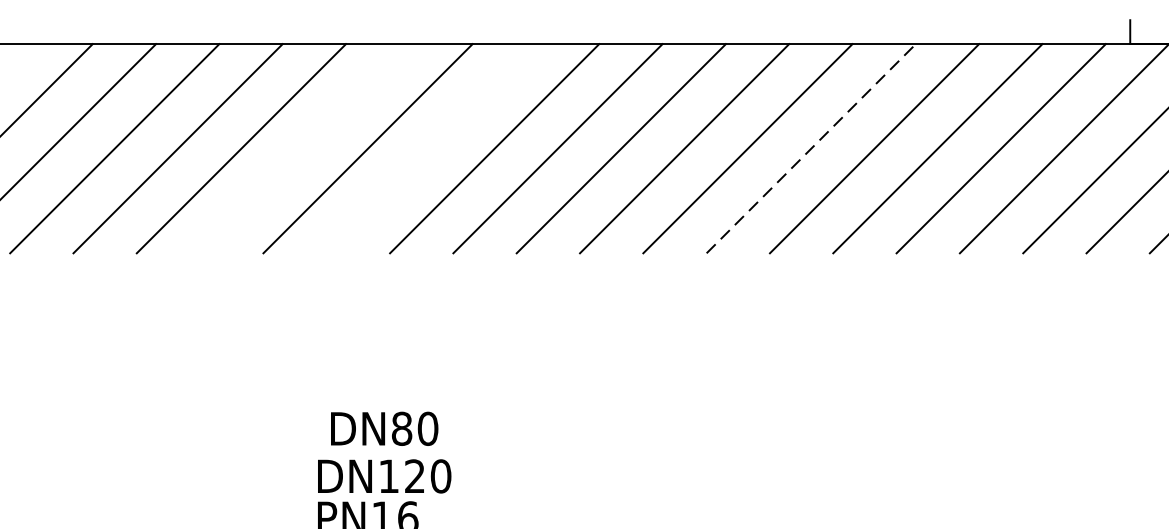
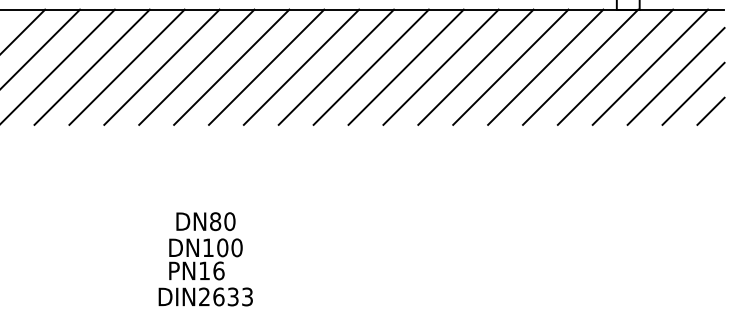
line: (303, 147) -> (161, 66), added
line: (430, 147) -> (231, 66), added
line: (812, 149) -> (441, 67), dashed -> solid
text: (414, 475) -> (222, 247), DN120 -> DN100

